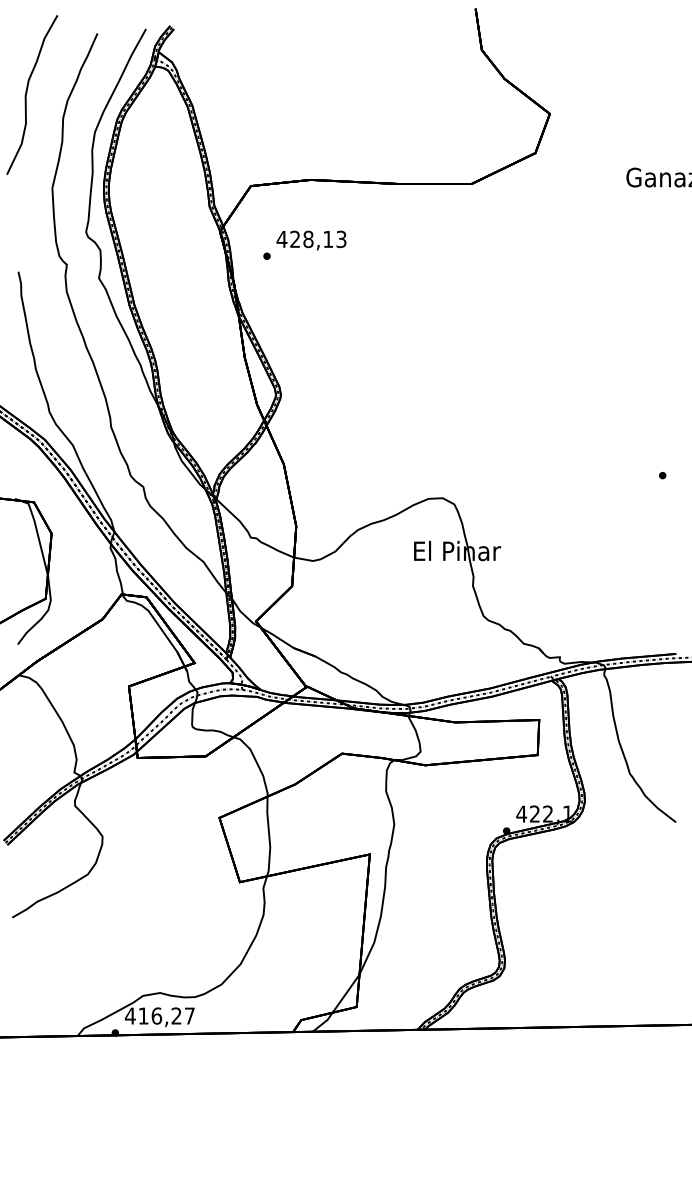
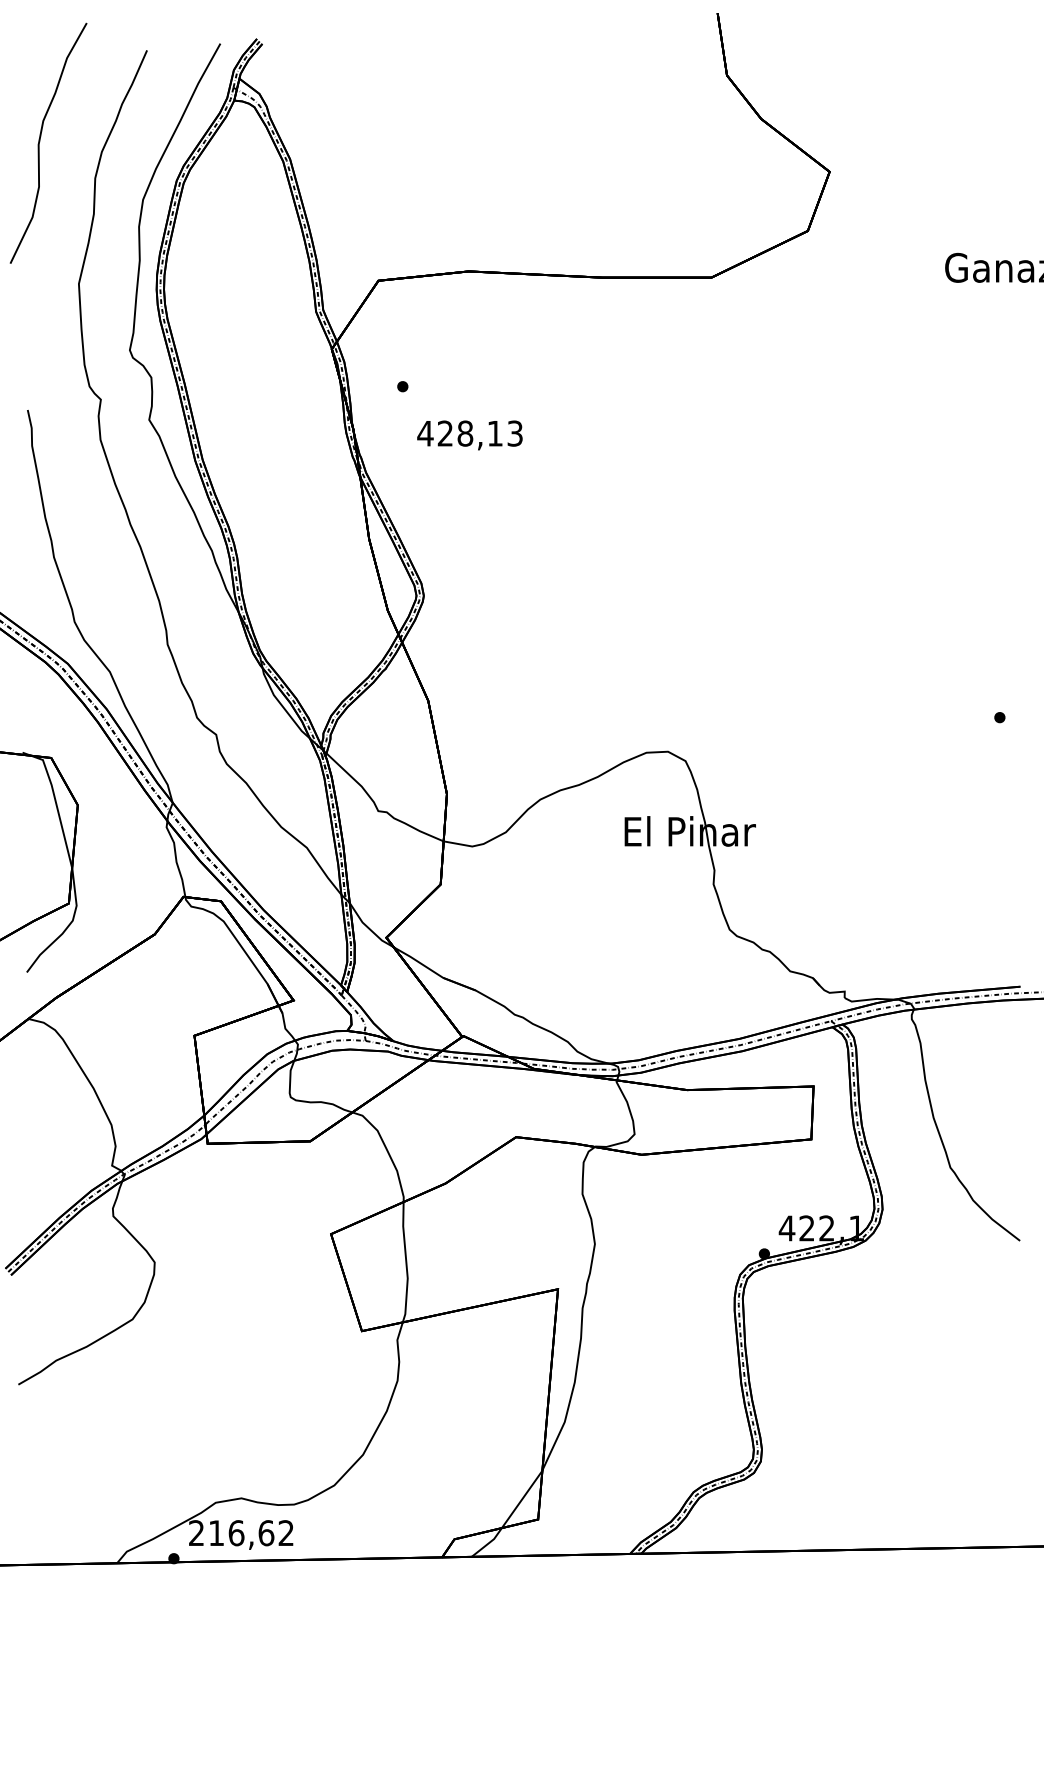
text: (311, 240) -> (469, 435), moved
text: (159, 1015) -> (240, 1532), 416,27 -> 216,62

